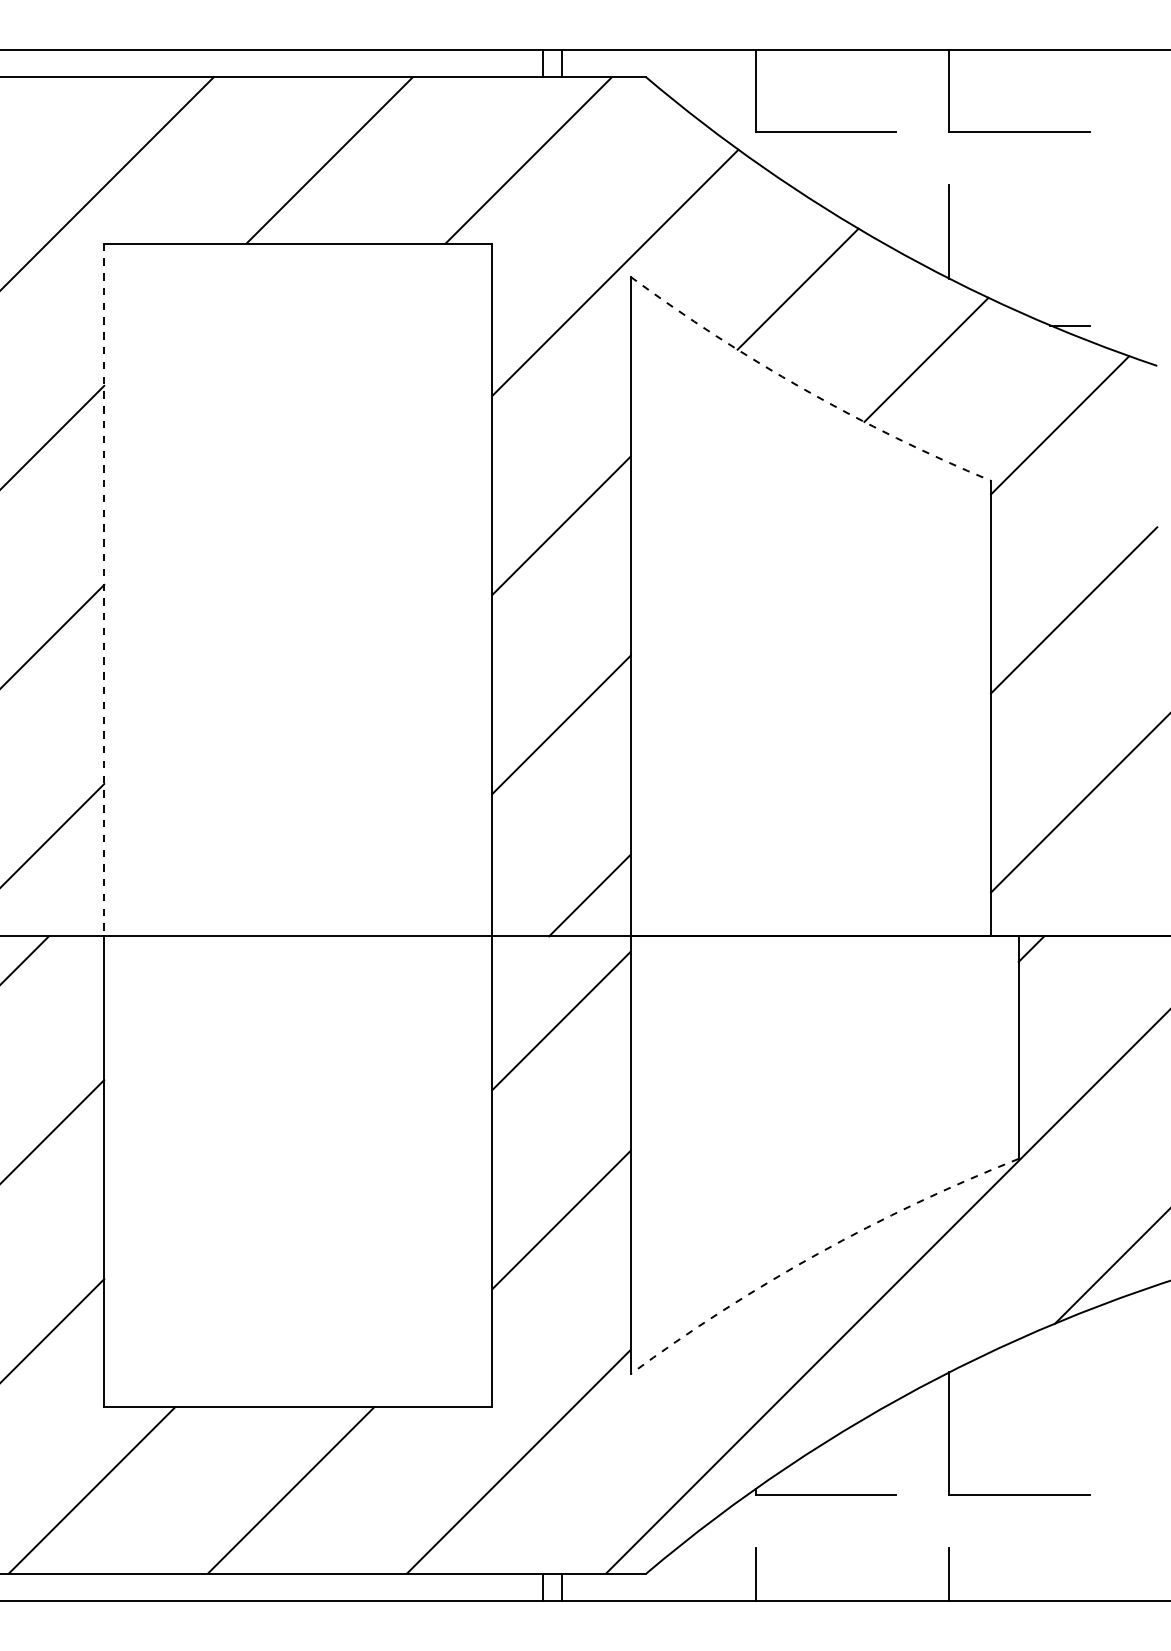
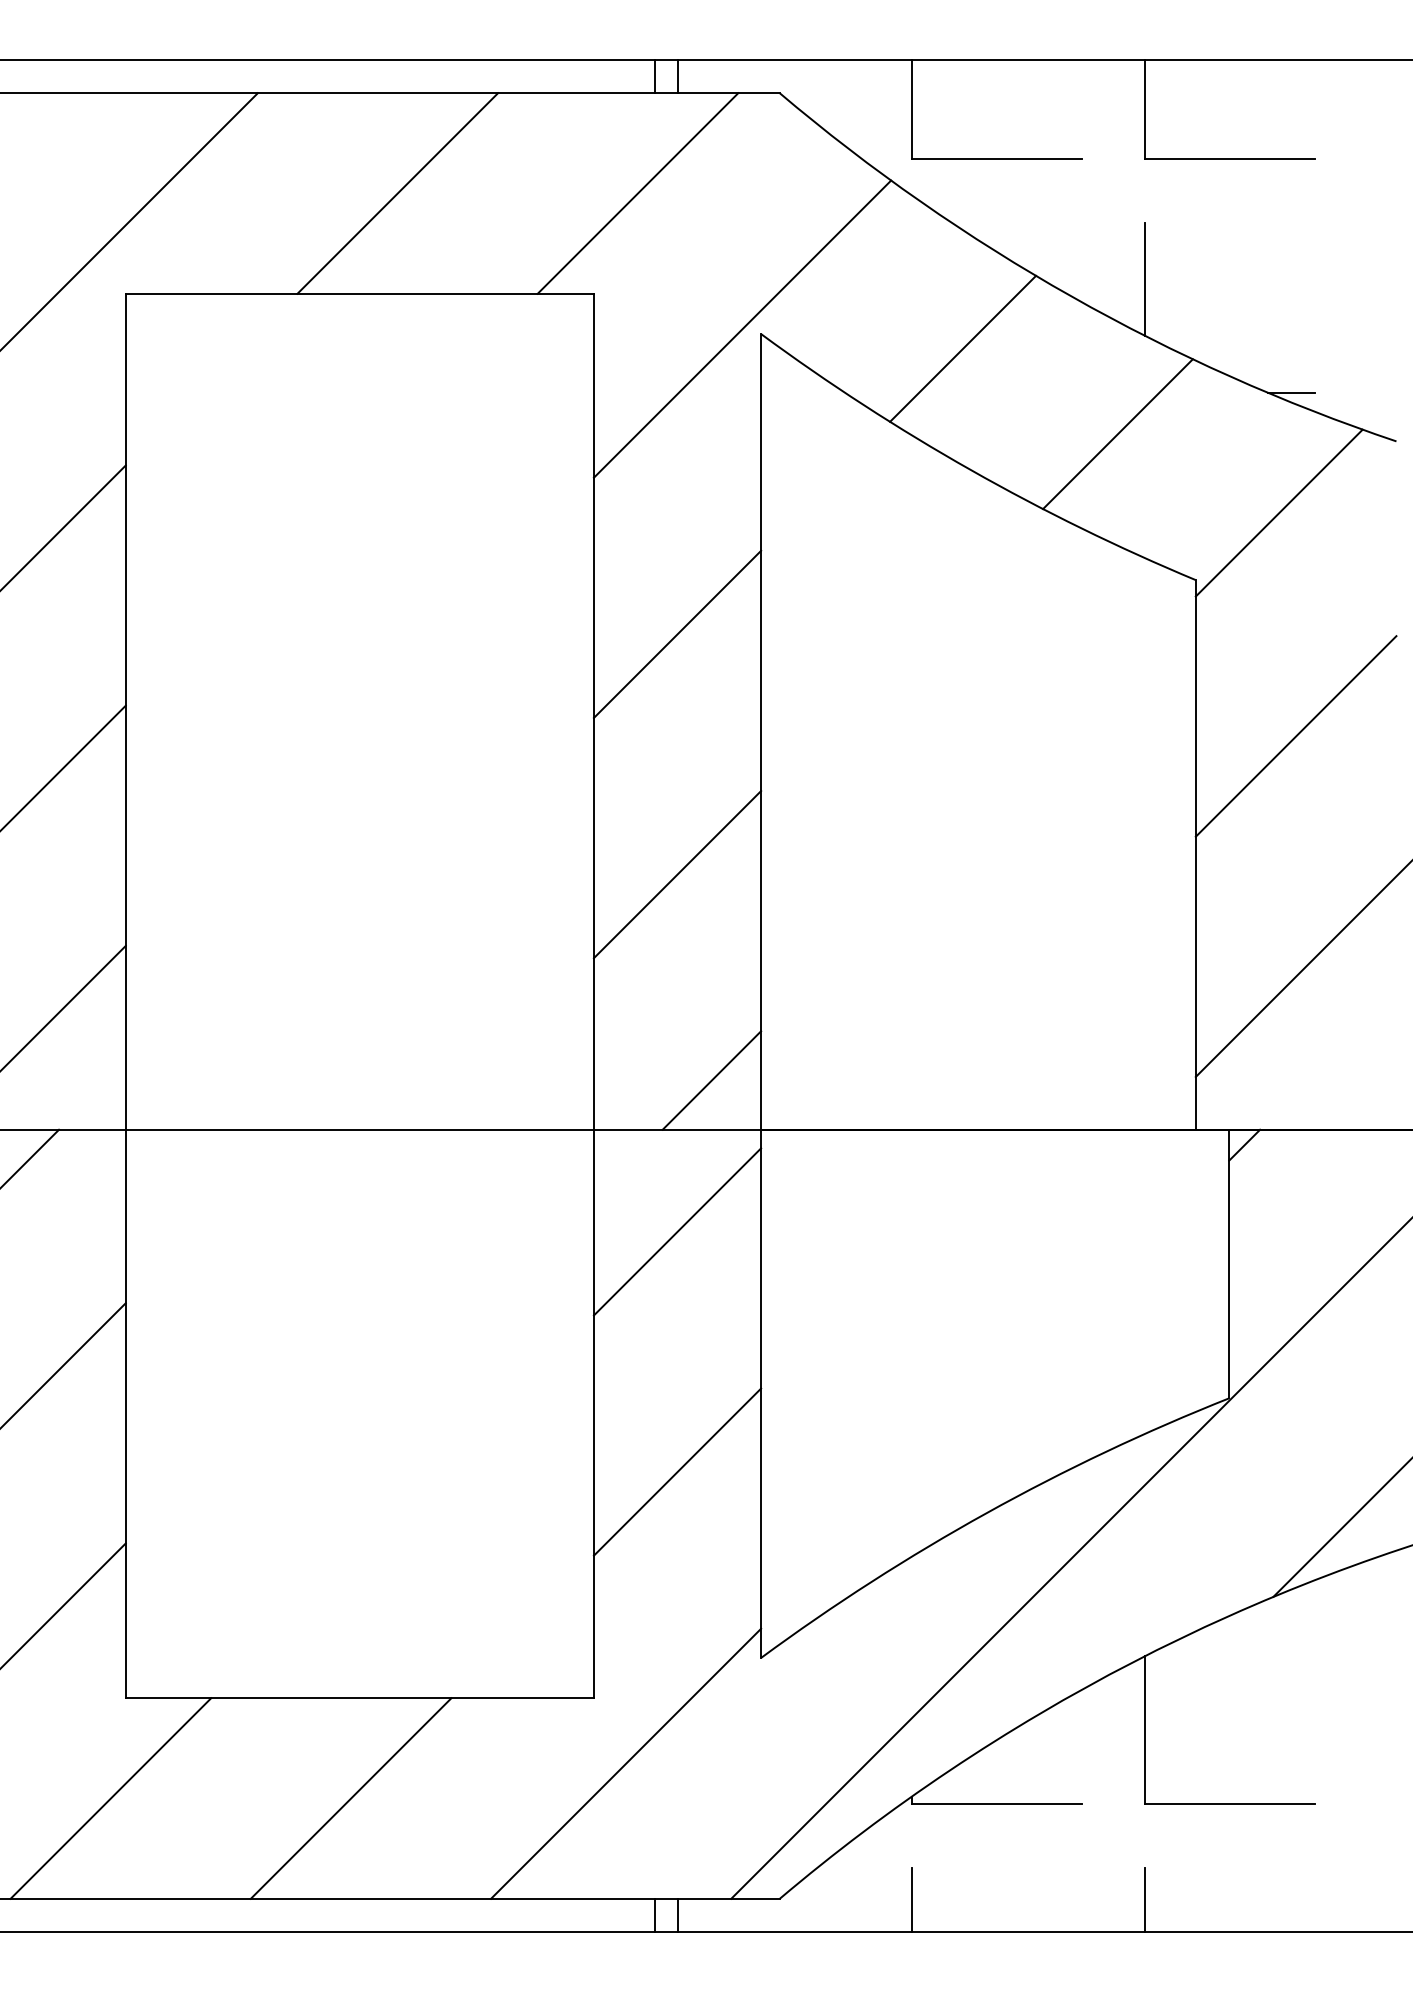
arc: (805, 390) -> (971, 470), dashed -> solid
line: (104, 589) -> (125, 711), dashed -> solid
arc: (817, 1254) -> (986, 1513), dashed -> solid

